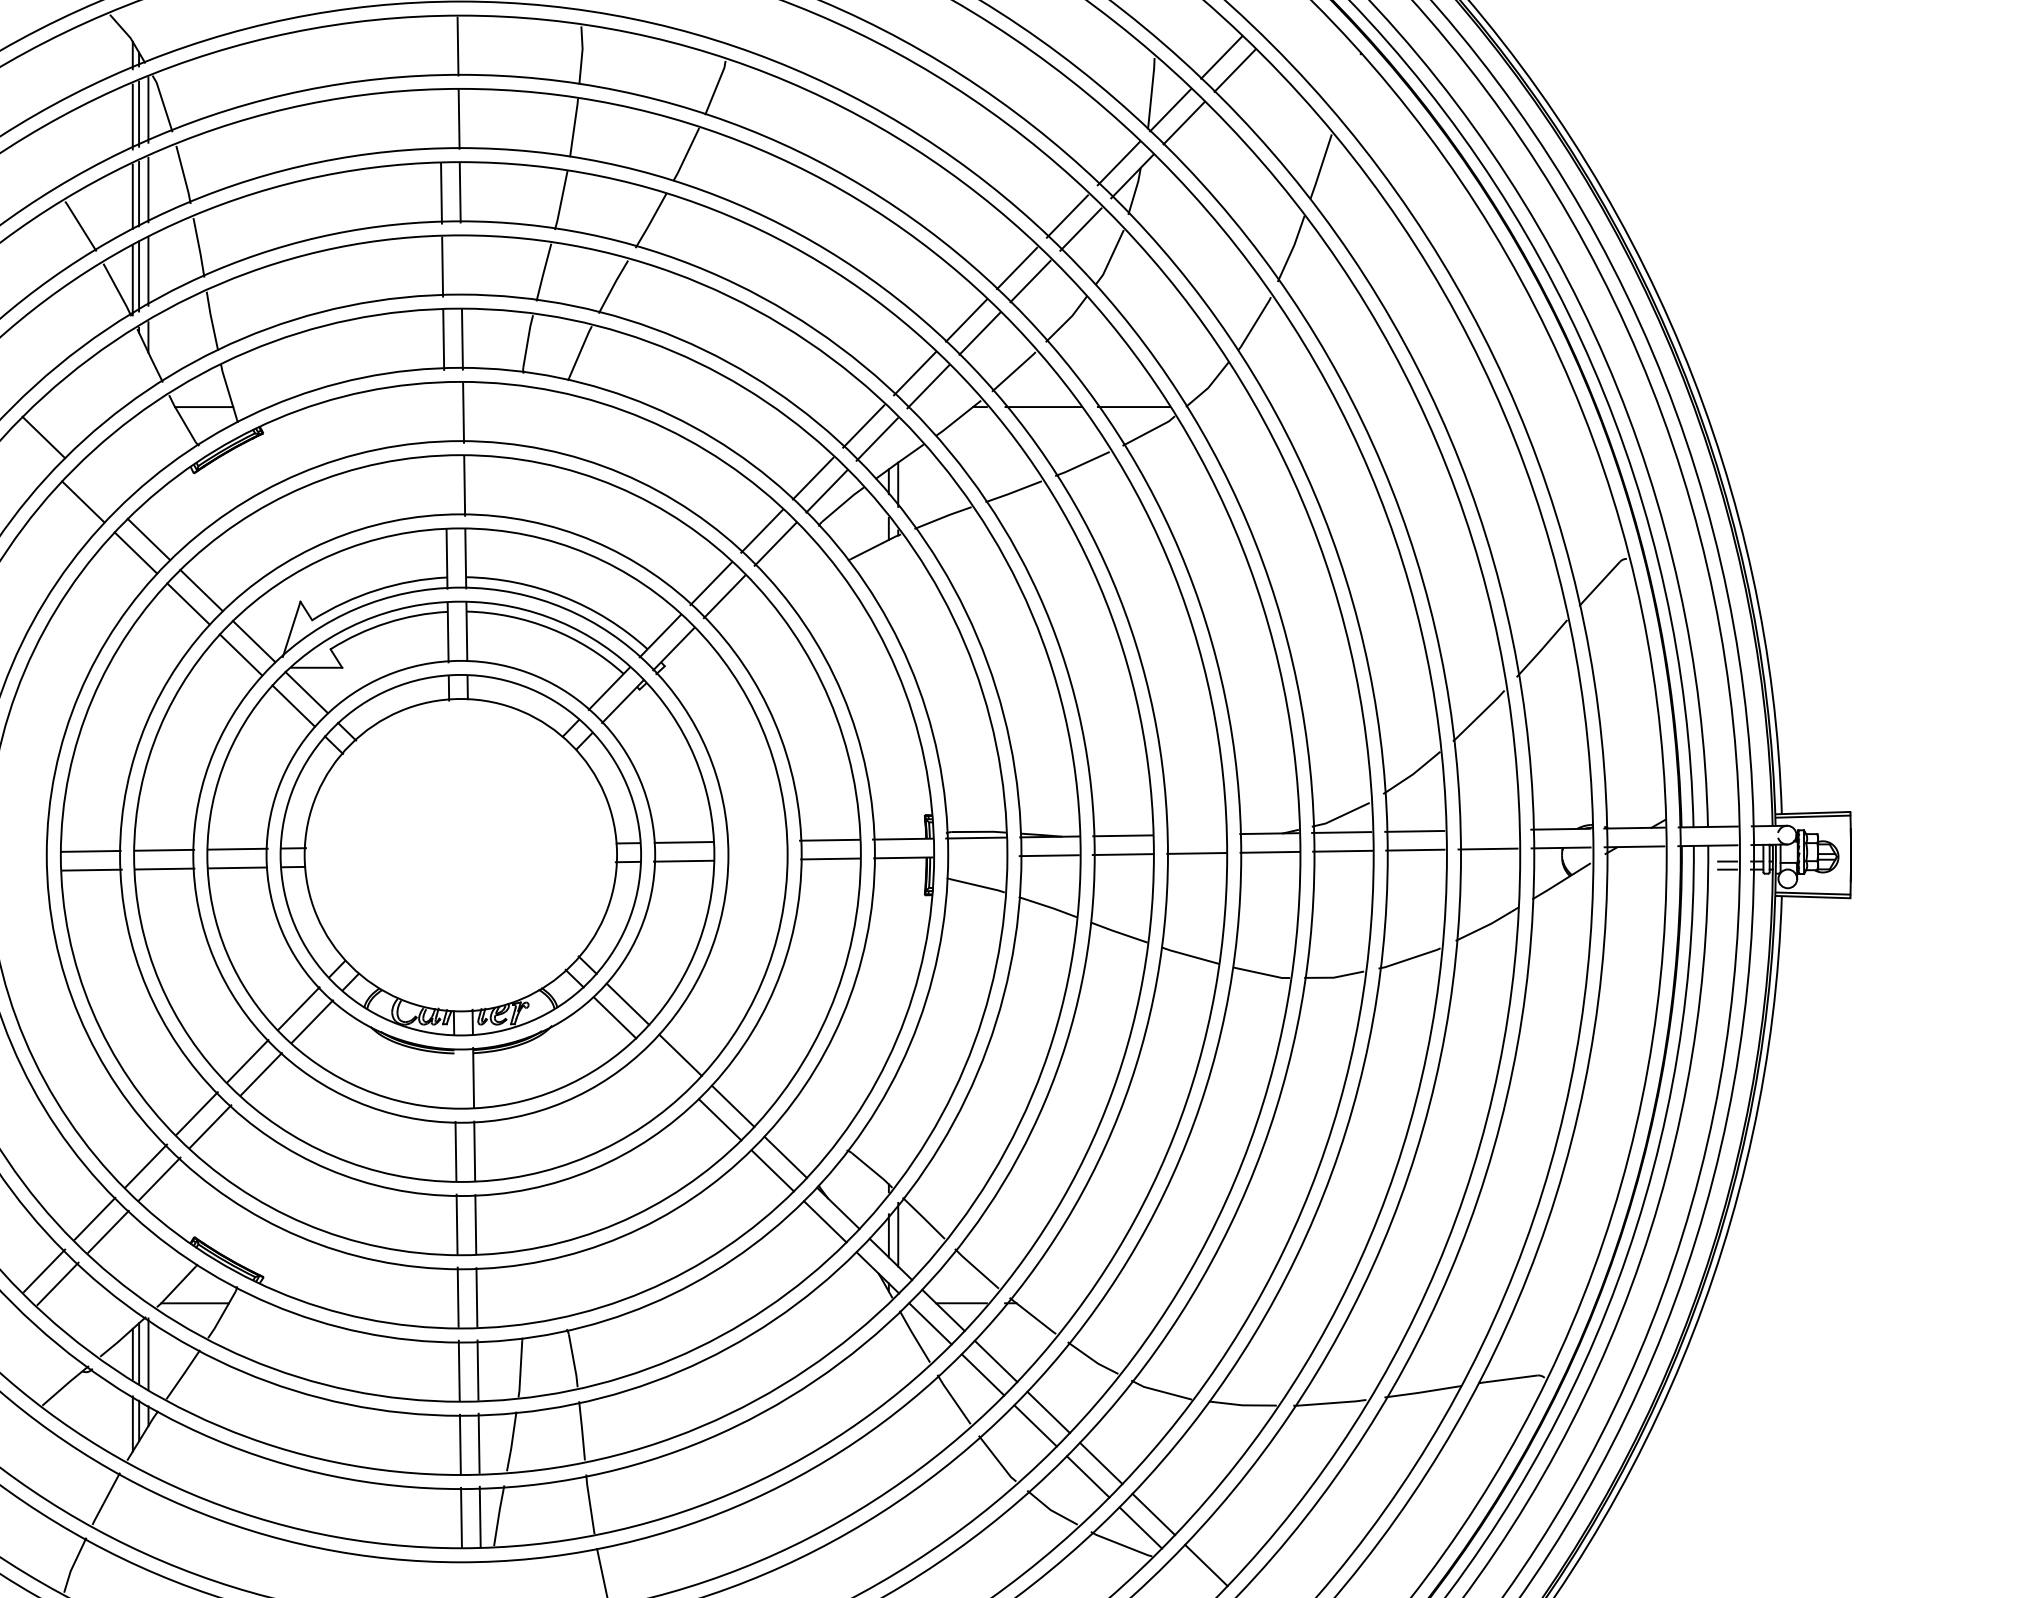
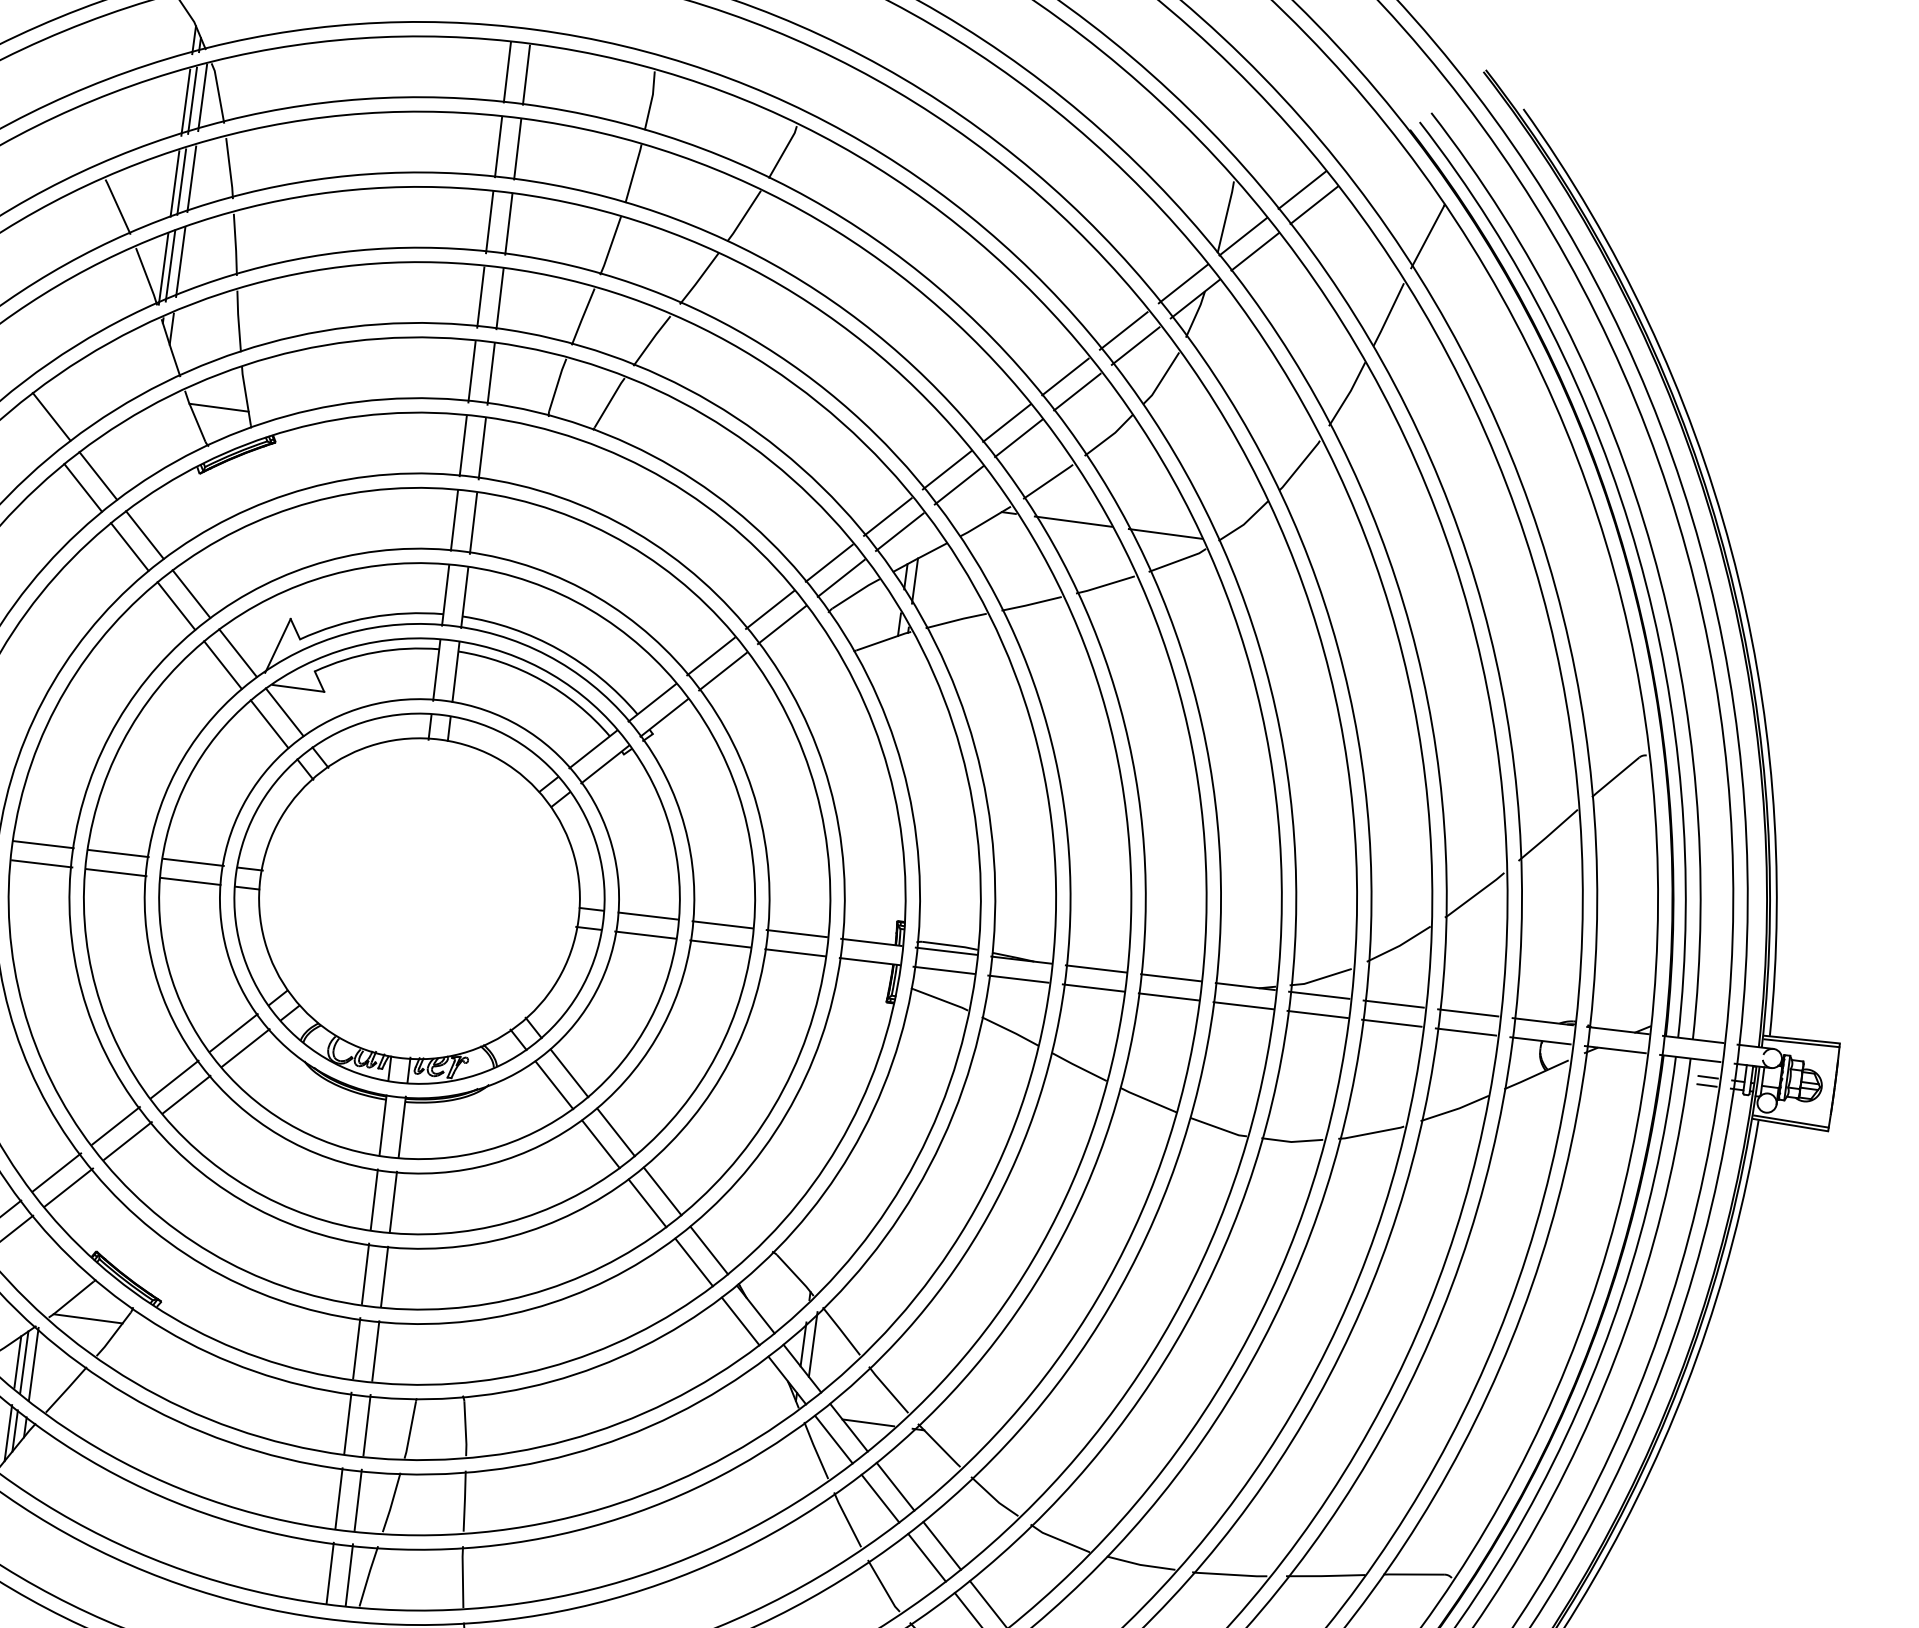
line: (438, 46) -> (506, 72), added
line: (1348, 86) -> (1427, 236), added
line: (439, 119) -> (497, 146), added
line: (460, 265) -> (499, 298), added
line: (444, 412) -> (462, 445), added
line: (445, 485) -> (454, 520), added
line: (96, 488) -> (98, 475), added
line: (1487, 829) -> (1468, 1012), added
line: (1196, 834) -> (1171, 977), added
line: (756, 840) -> (722, 923), added
line: (975, 856) -> (943, 969), added
line: (757, 859) -> (720, 943), added
line: (667, 1068) -> (600, 1143), added
line: (454, 1078) -> (382, 1125), added

